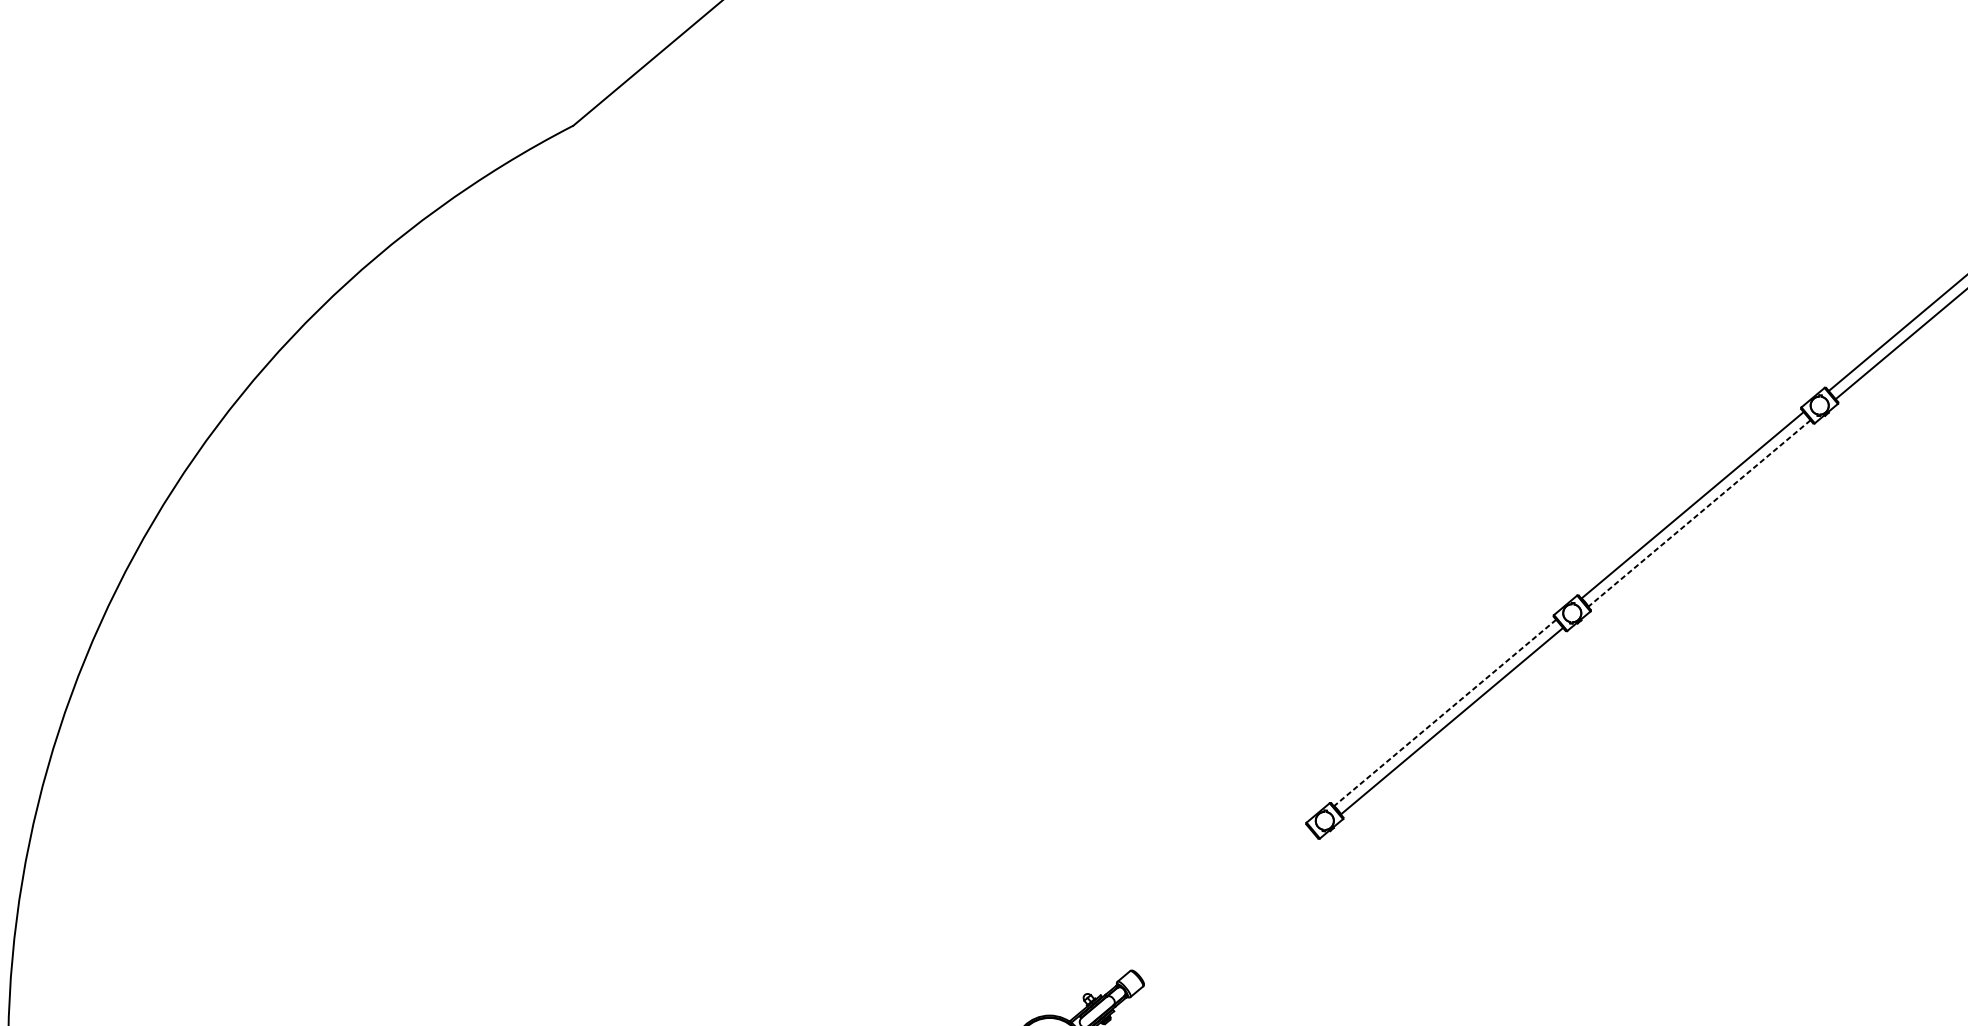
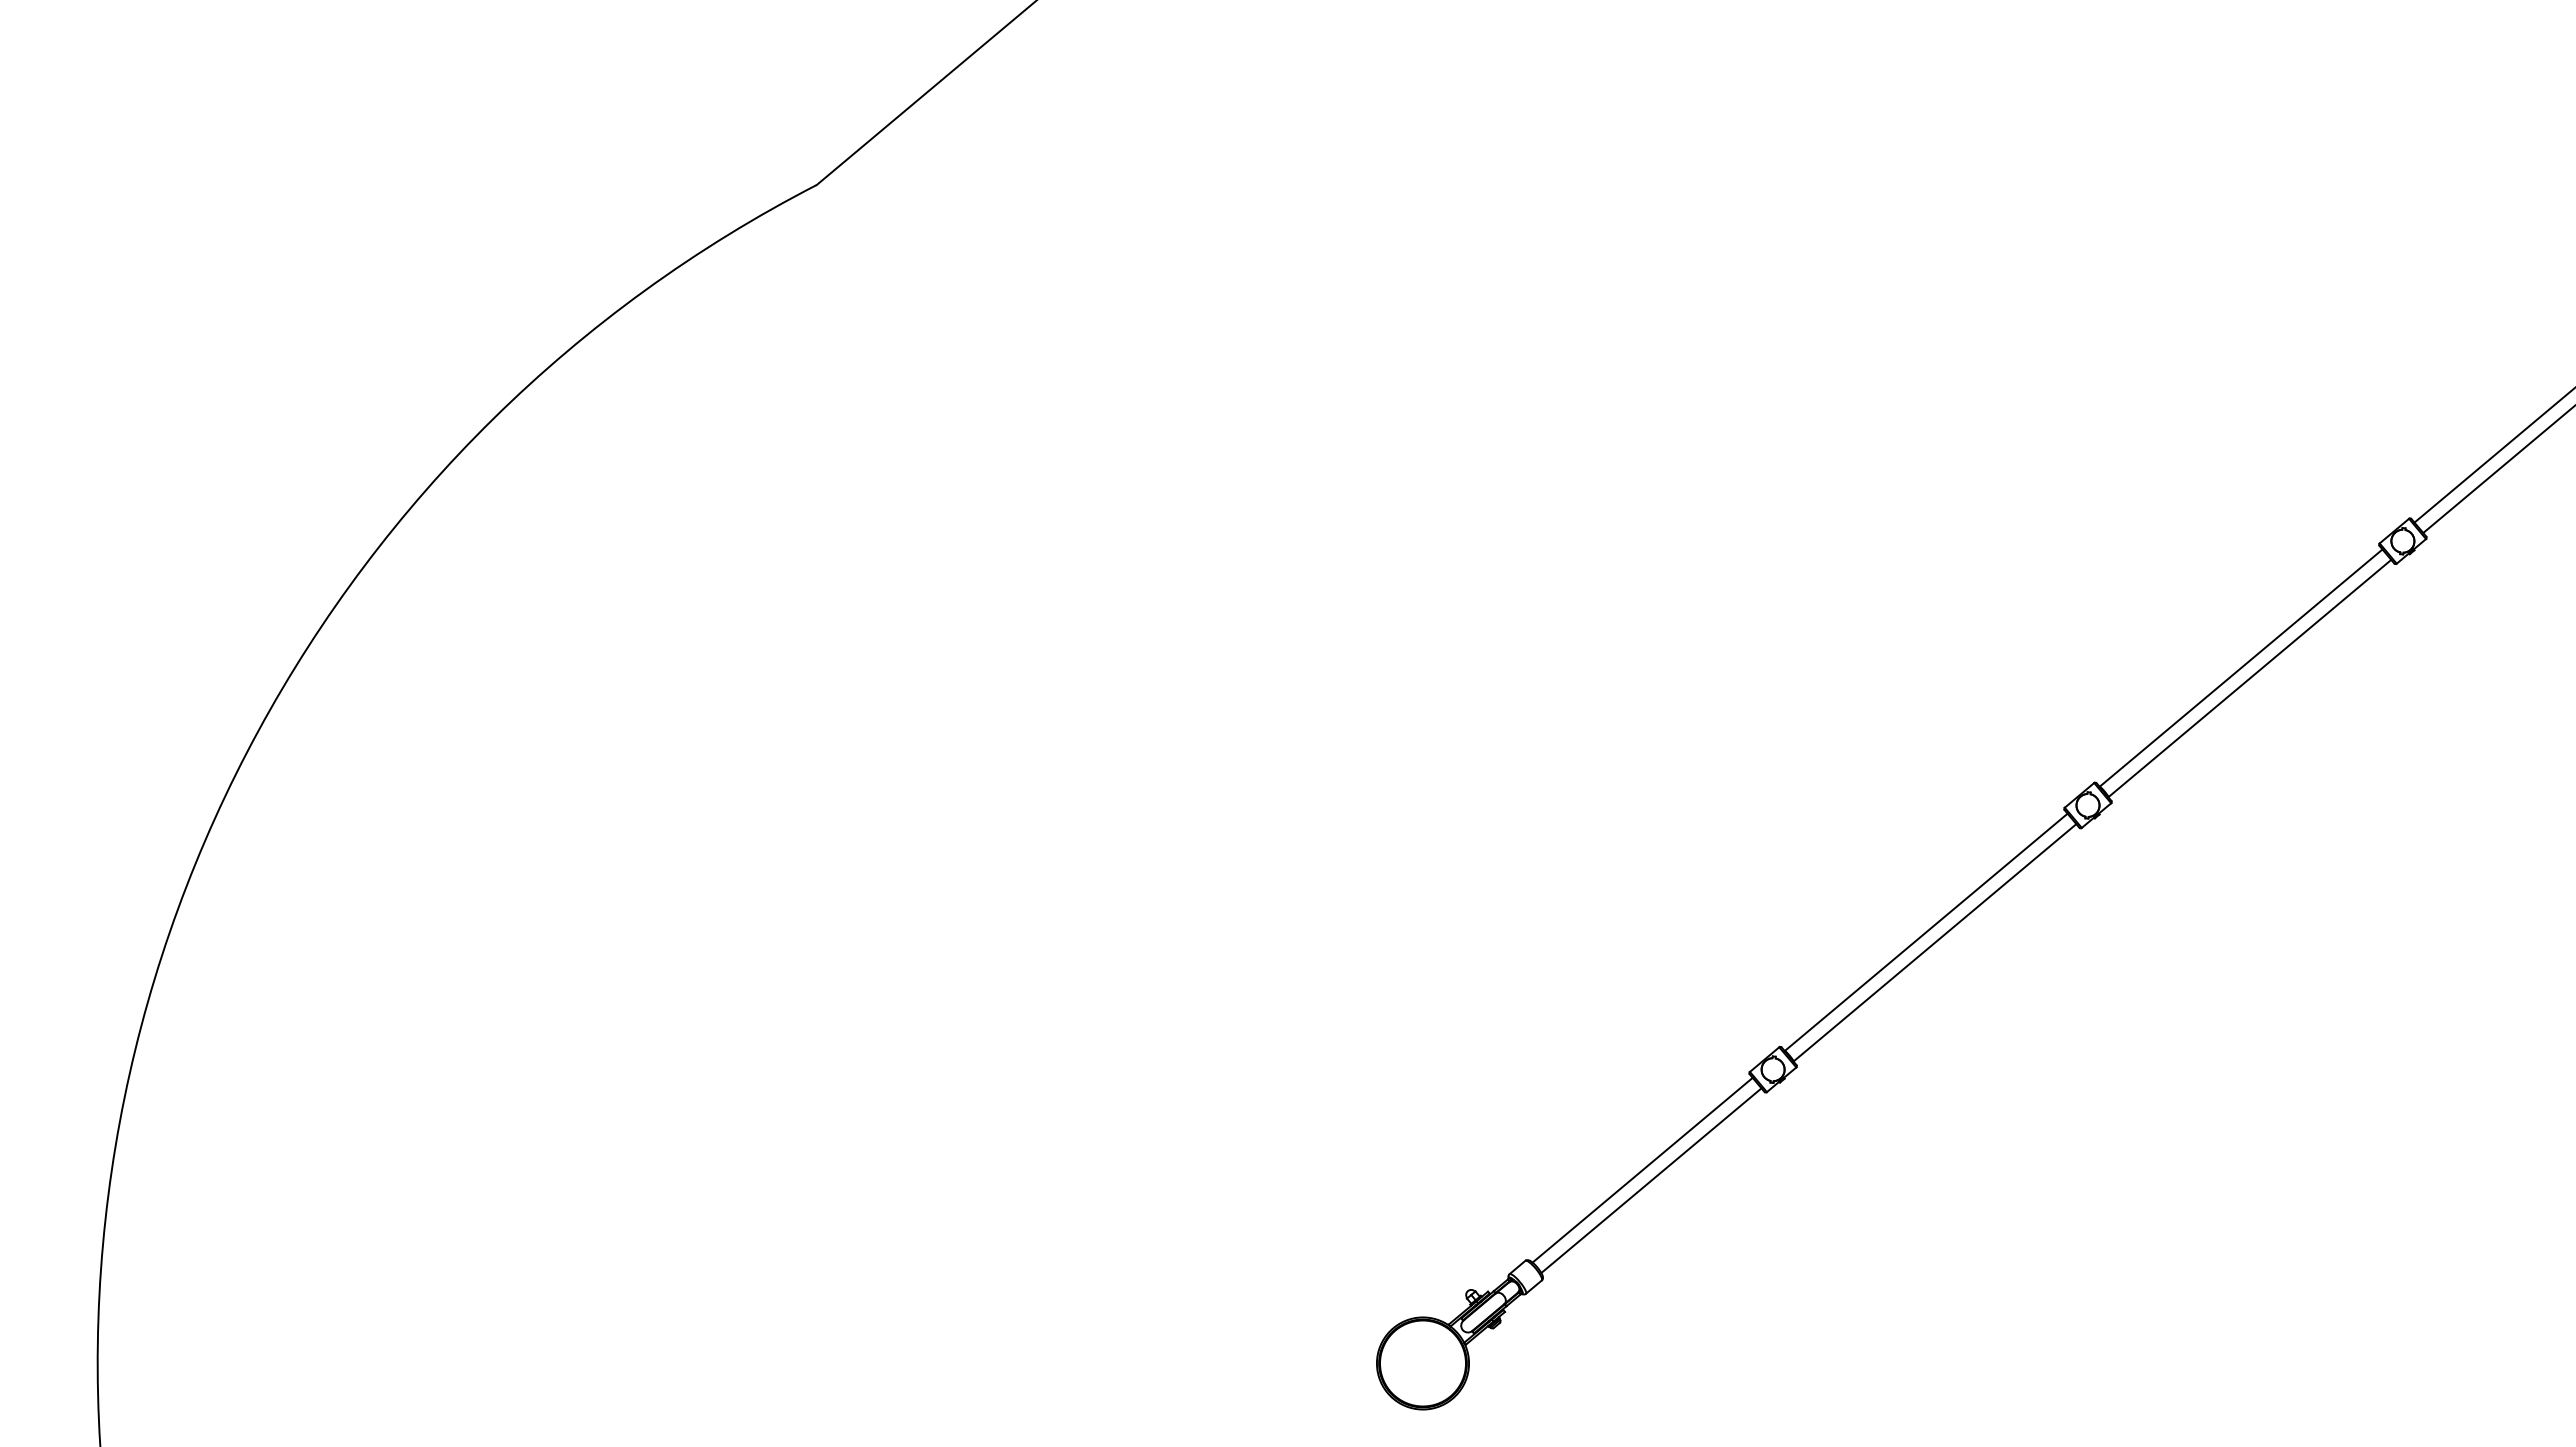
line: (1699, 513) -> (2249, 678), dashed -> solid
line: (1445, 713) -> (1926, 932), dashed -> solid
line: (1222, 899) -> (1642, 1169), added
line: (1229, 907) -> (1651, 1180), added

